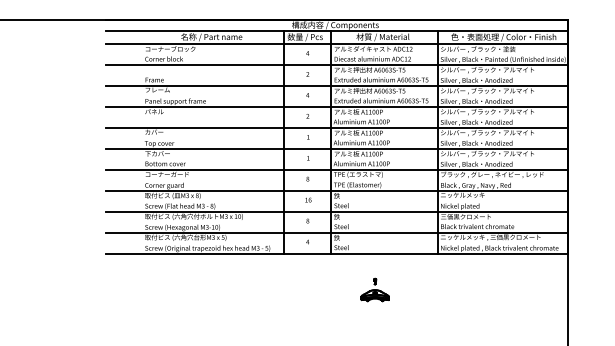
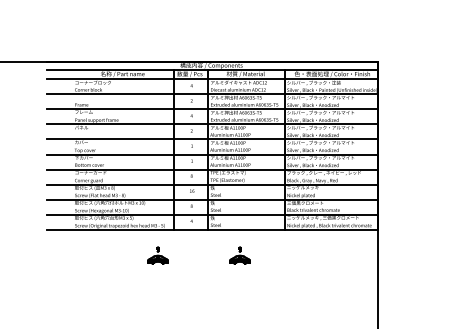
part: (260, 289) -> (157, 255), added

